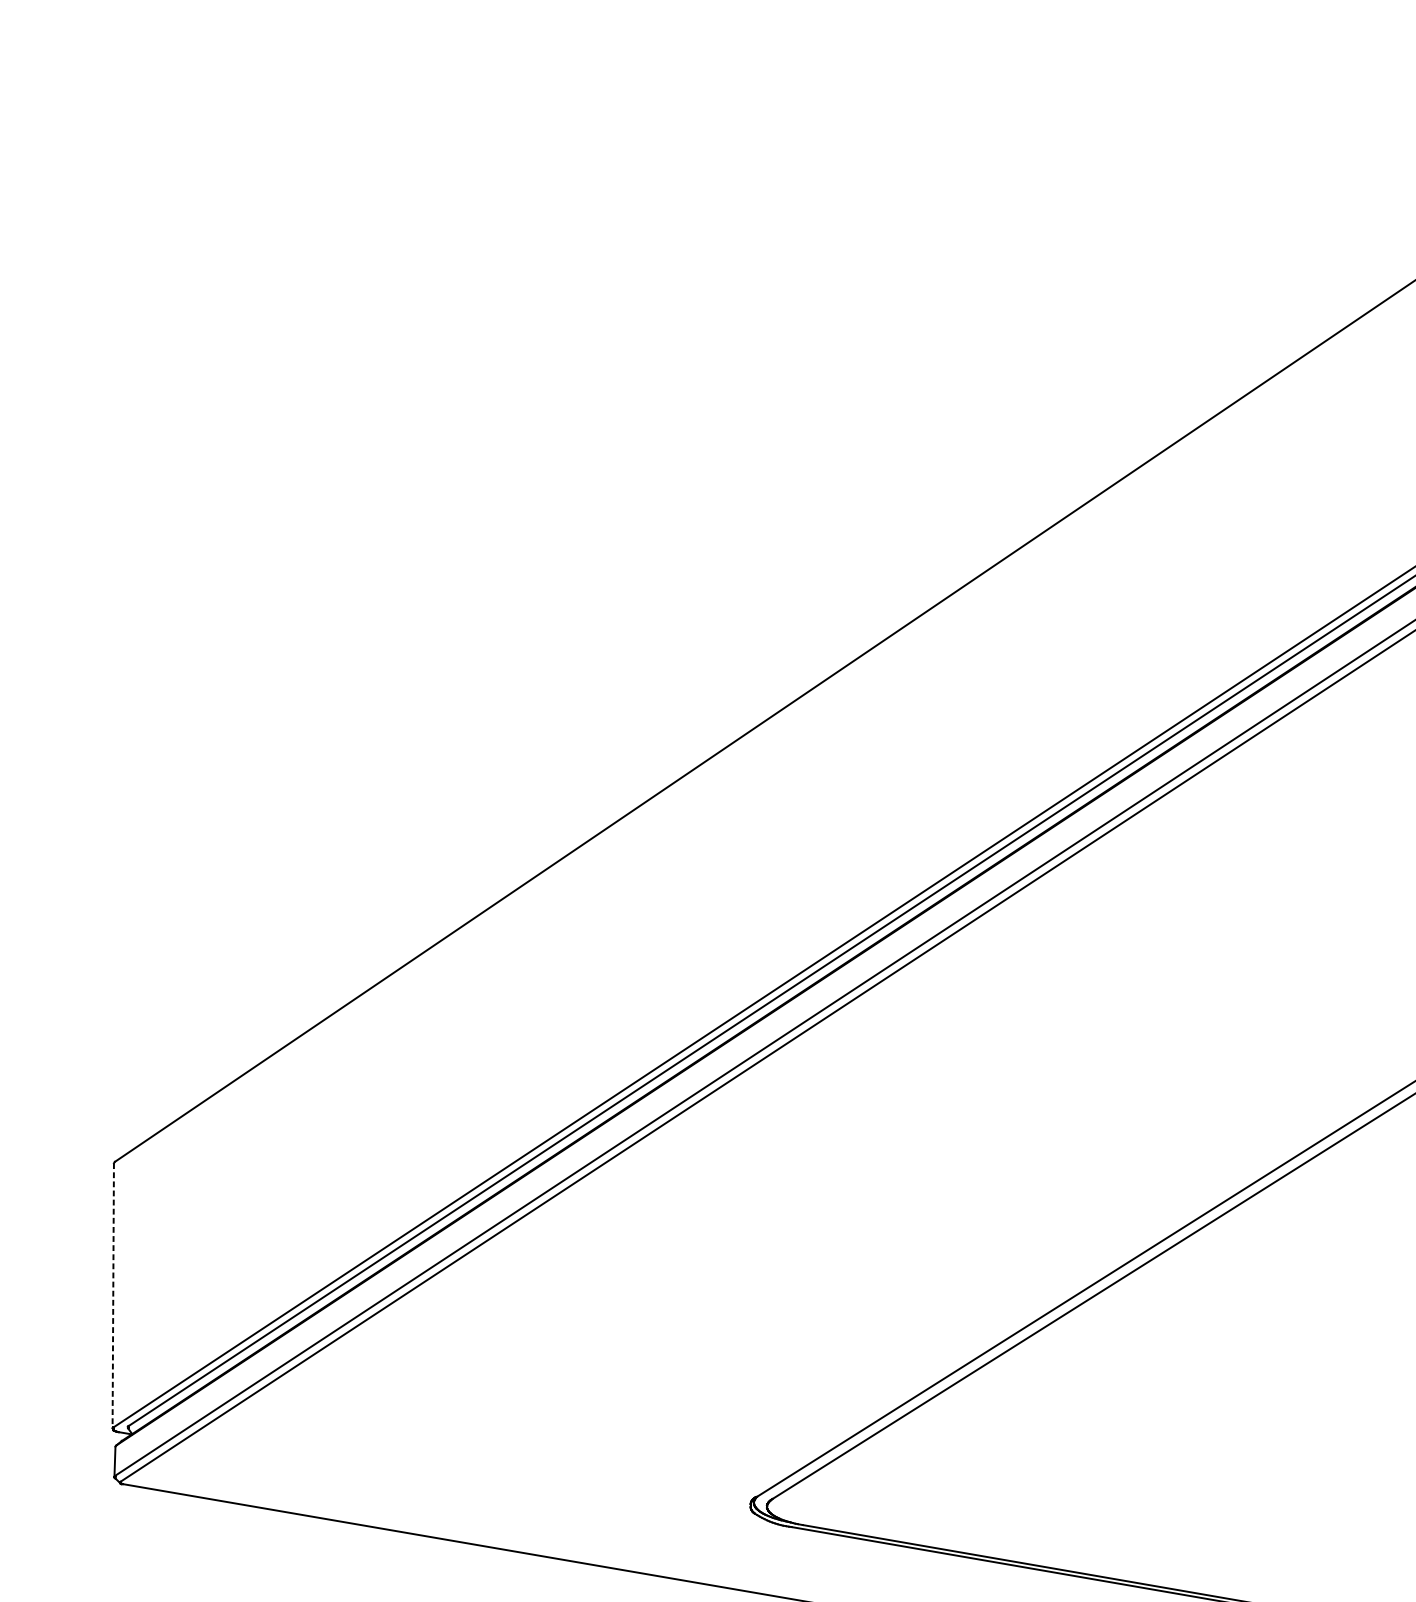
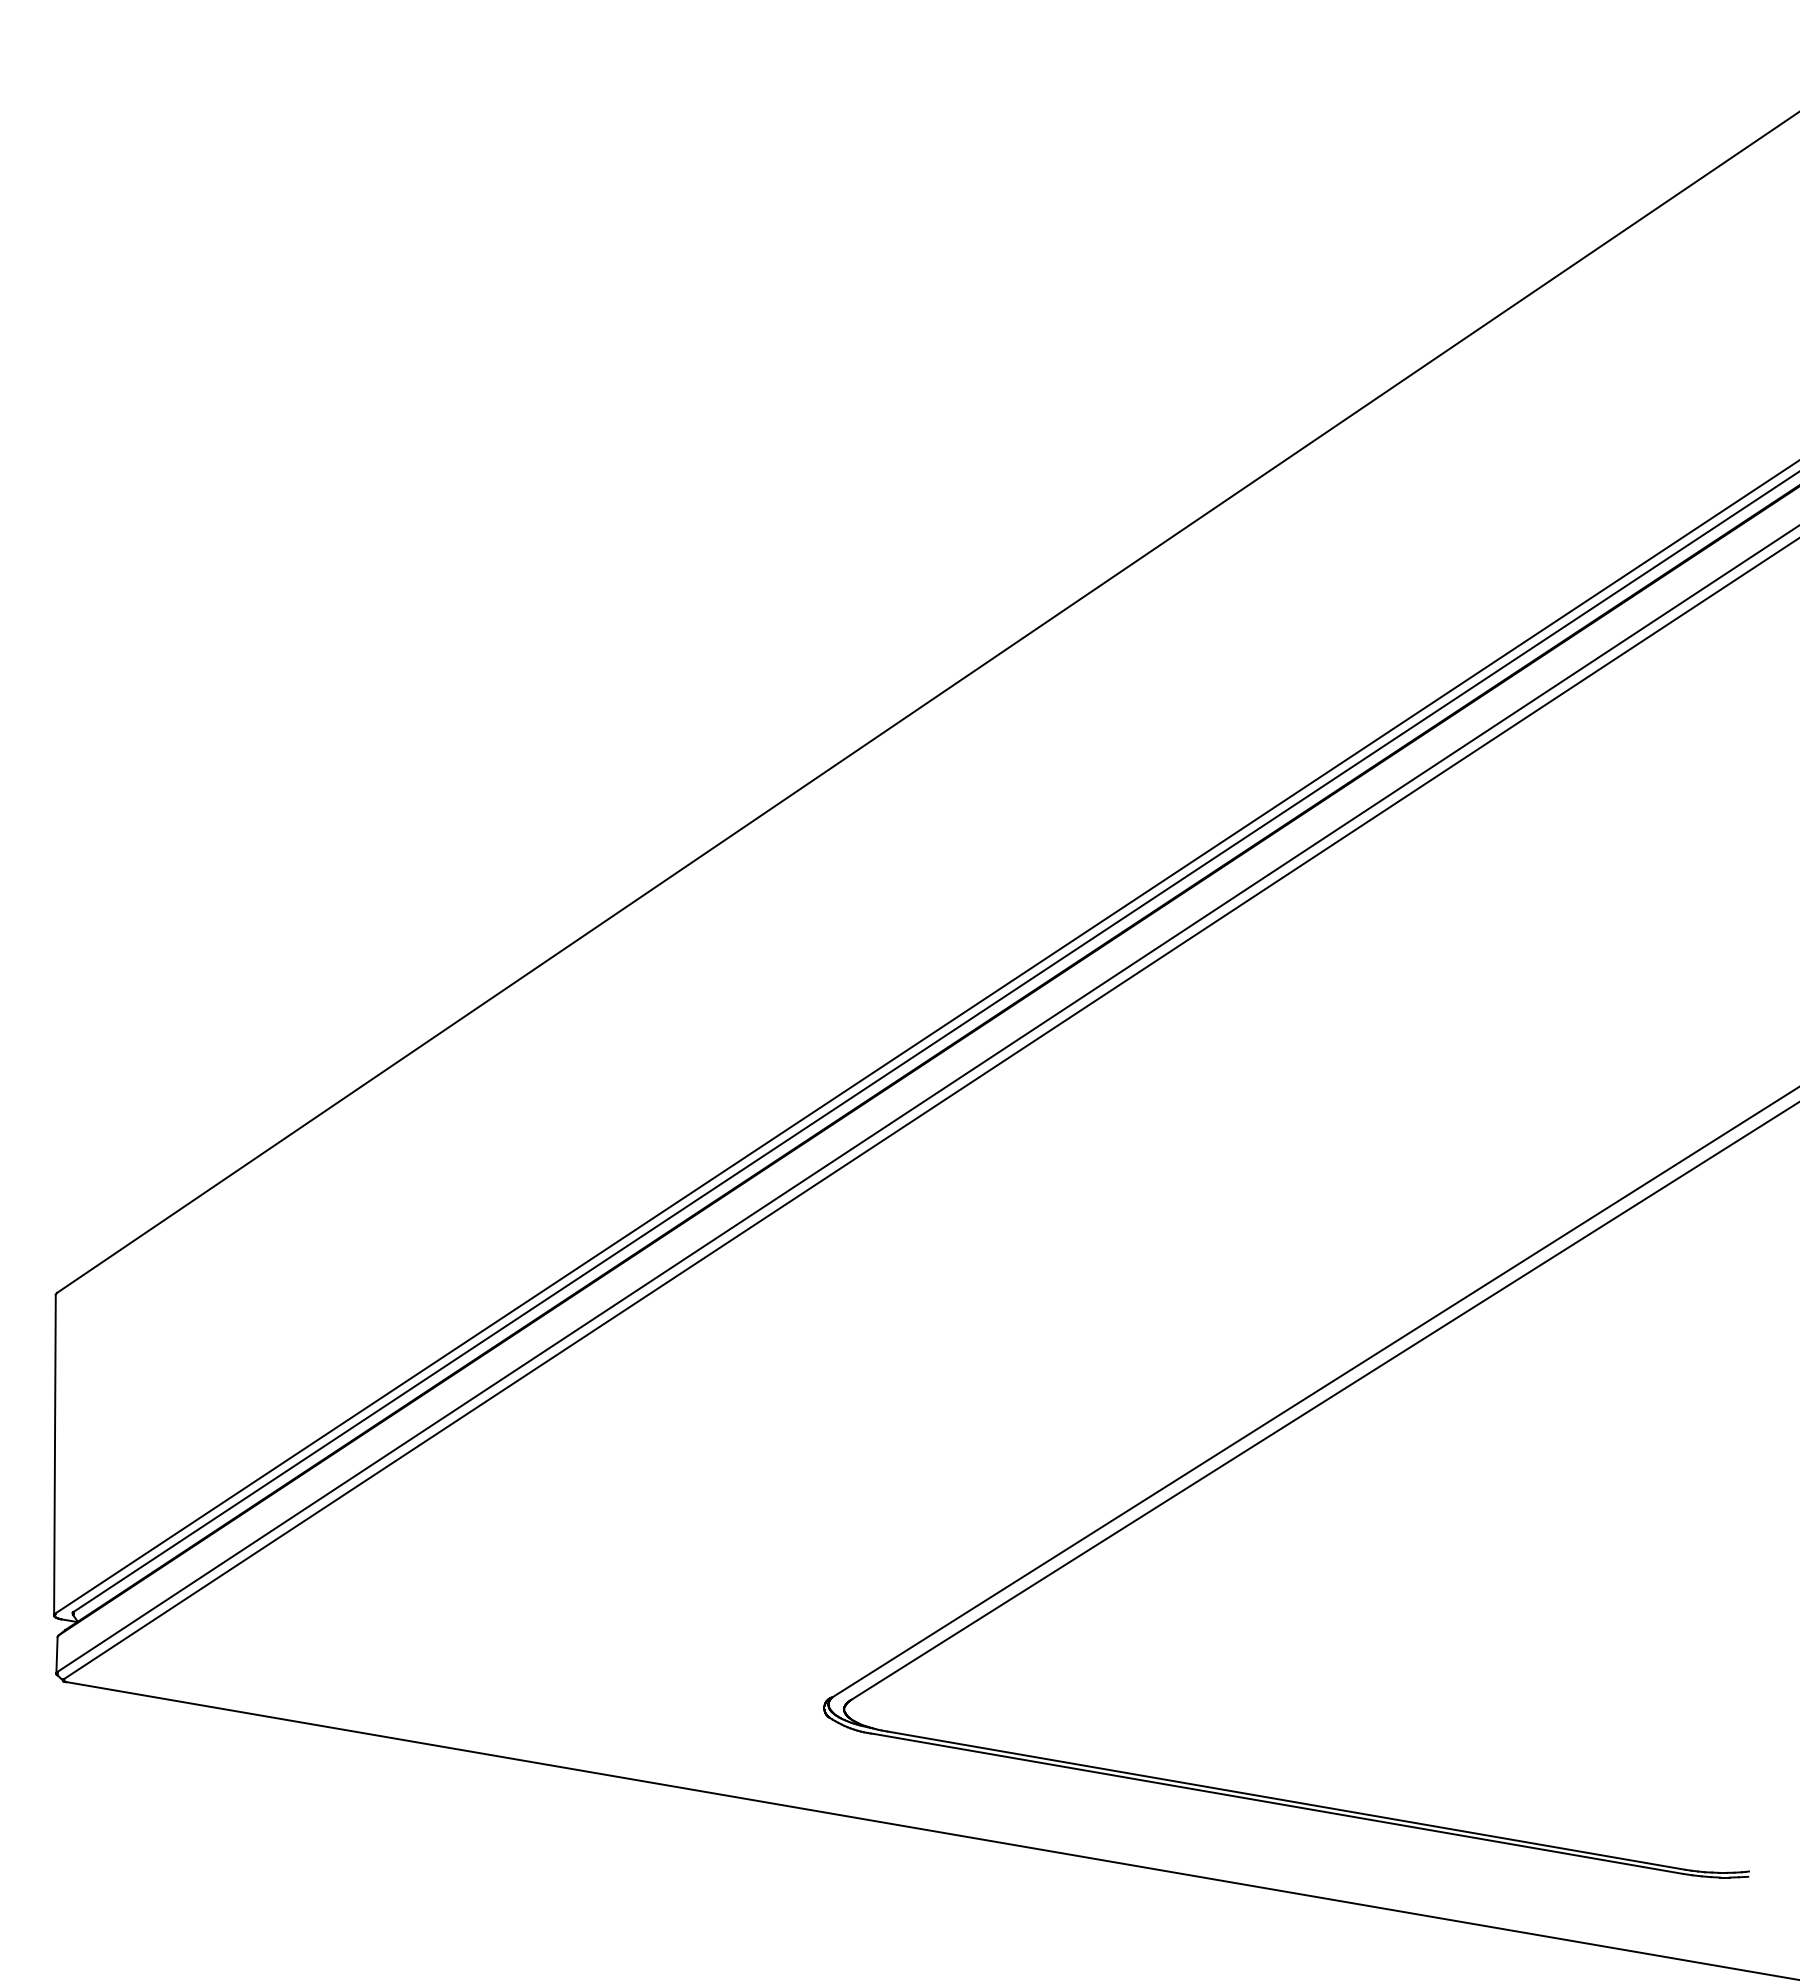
line: (112, 1296) -> (54, 1455), dashed -> solid

